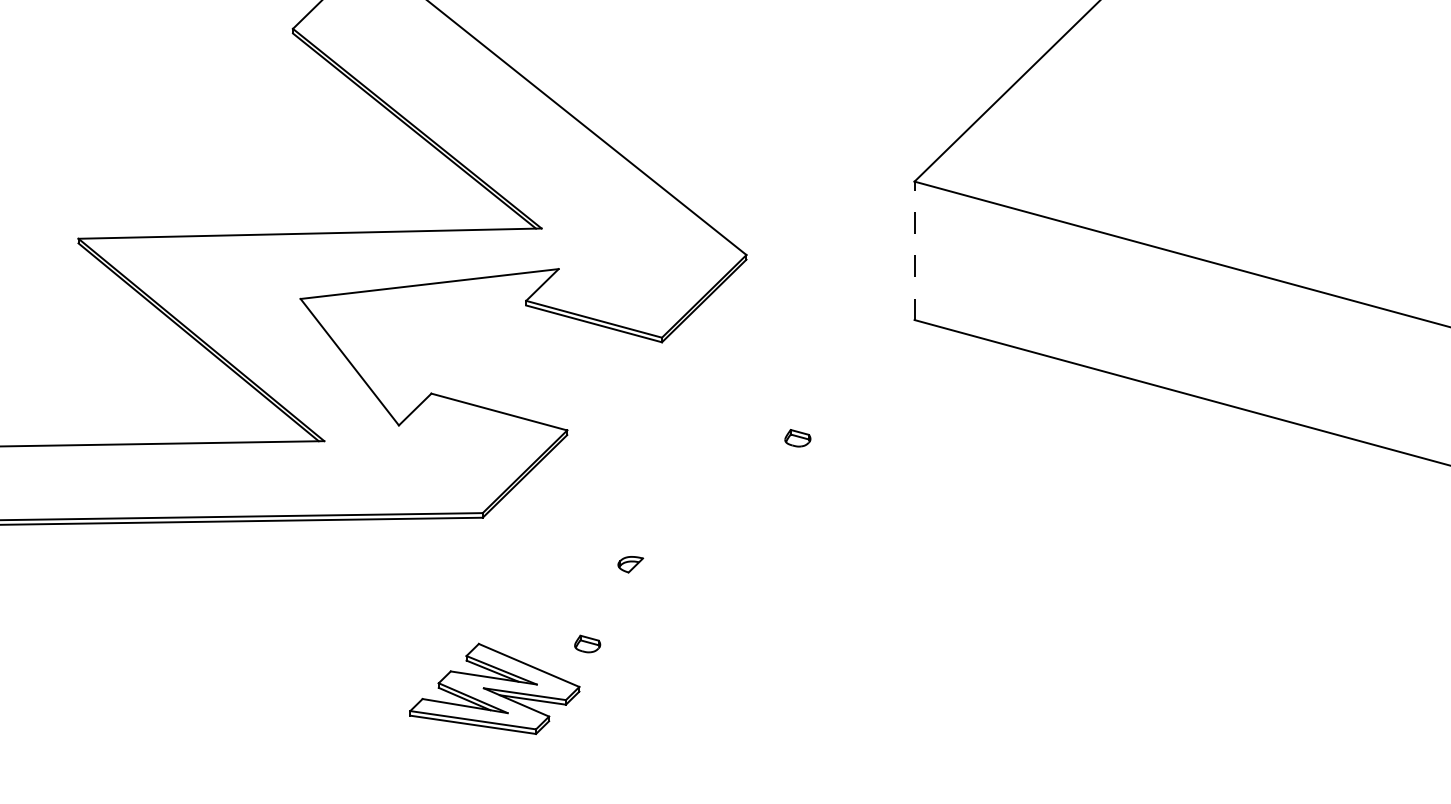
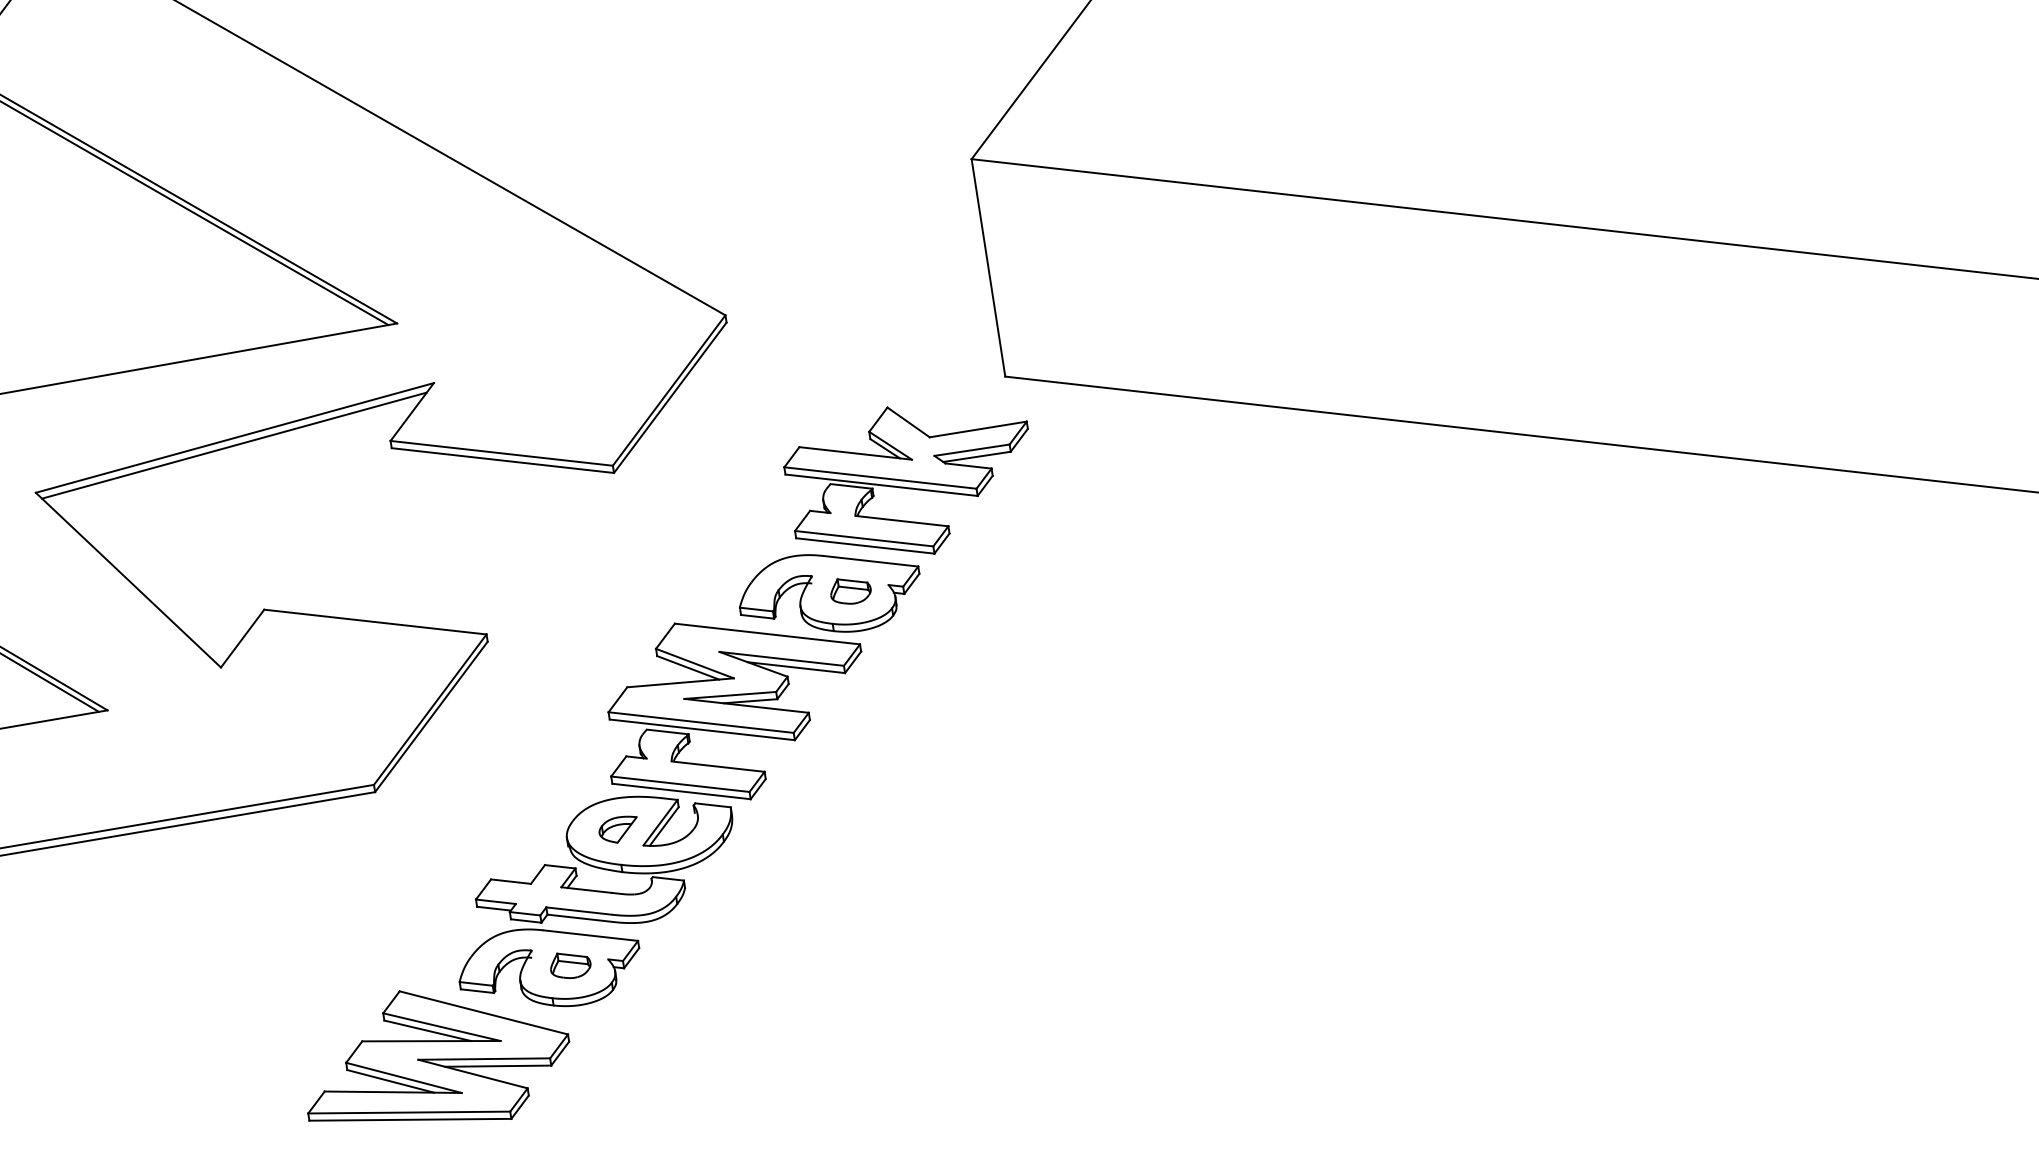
line: (914, 250) -> (988, 267), dashed -> solid
line: (428, 288) -> (234, 445), added
part: (720, 498) -> (743, 704), added

